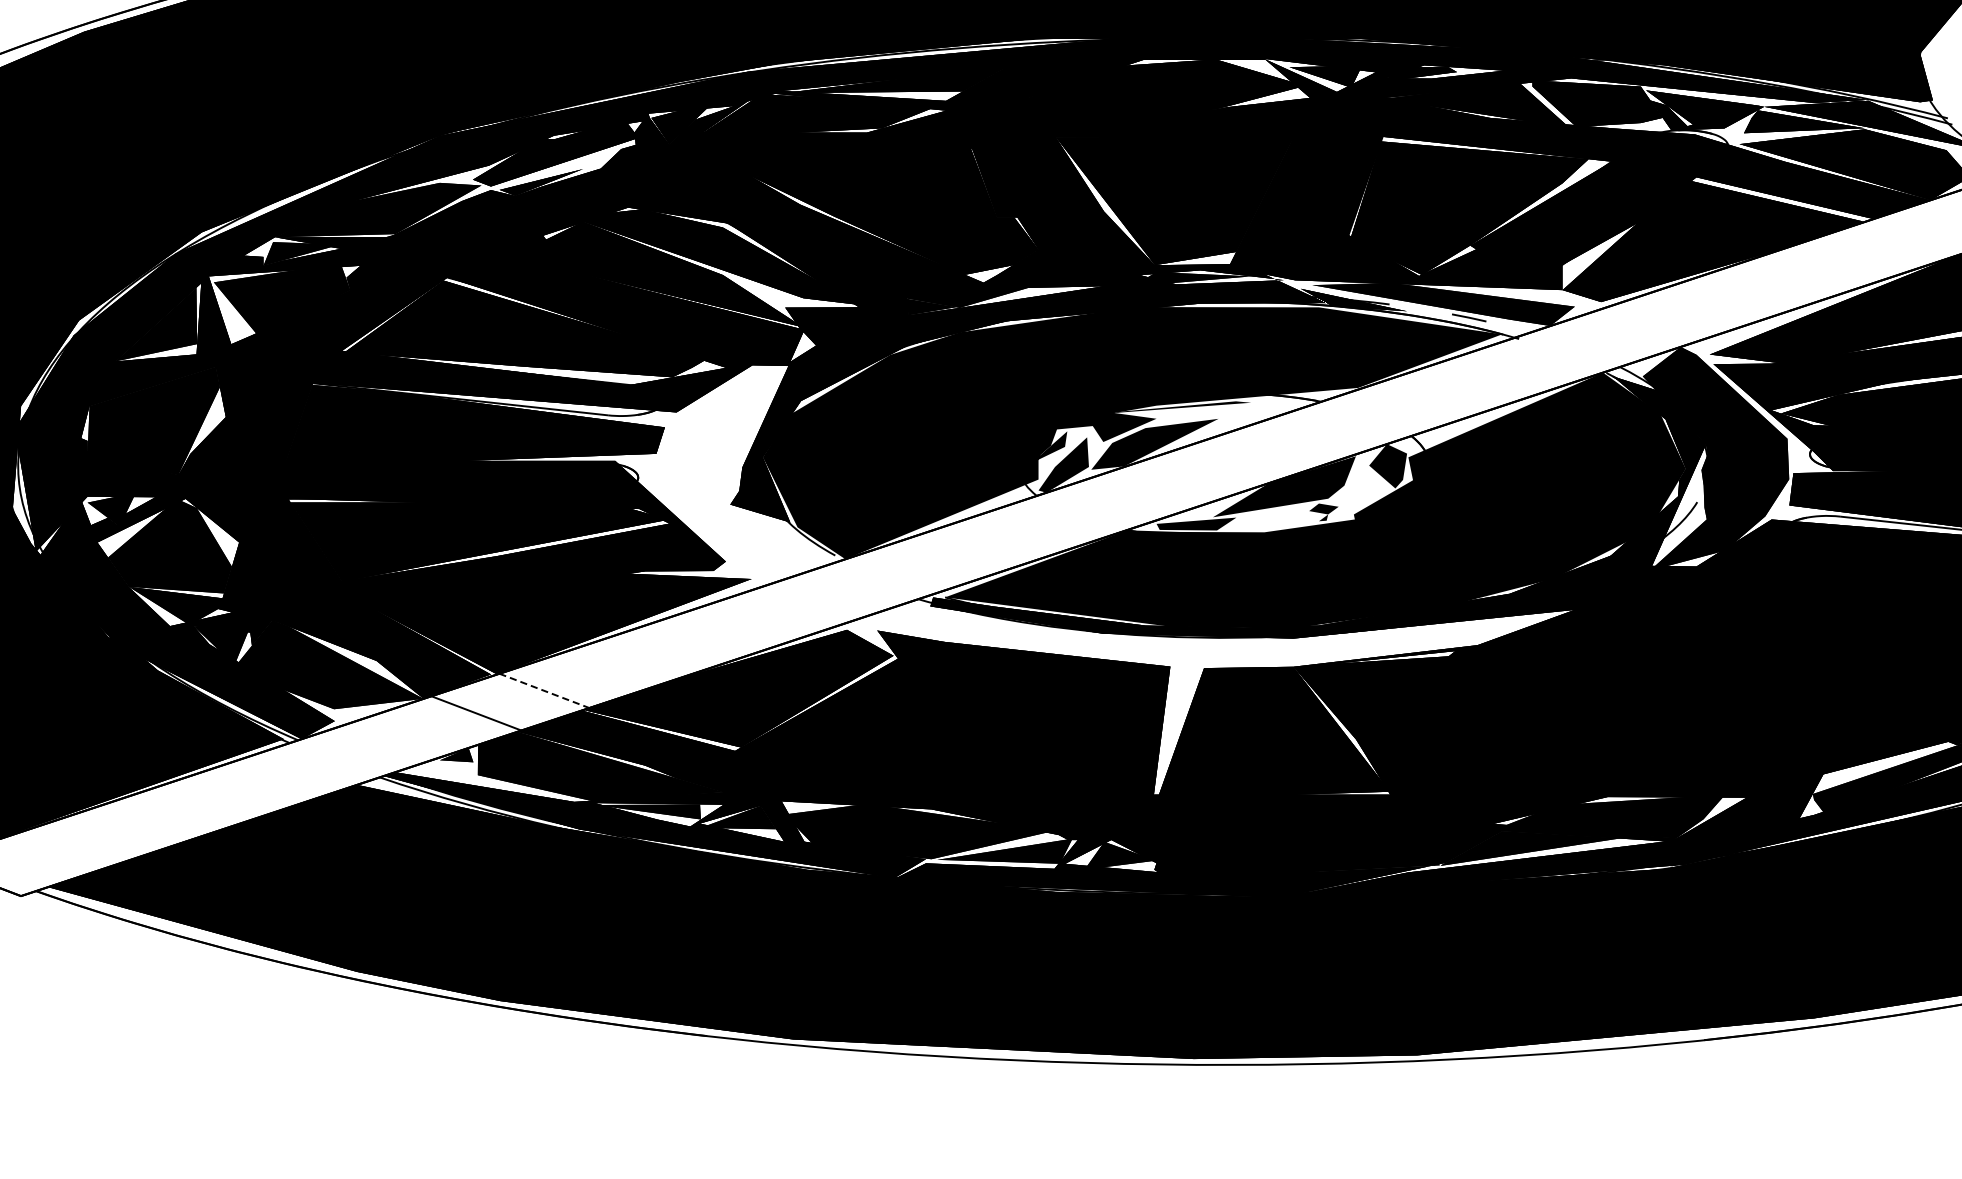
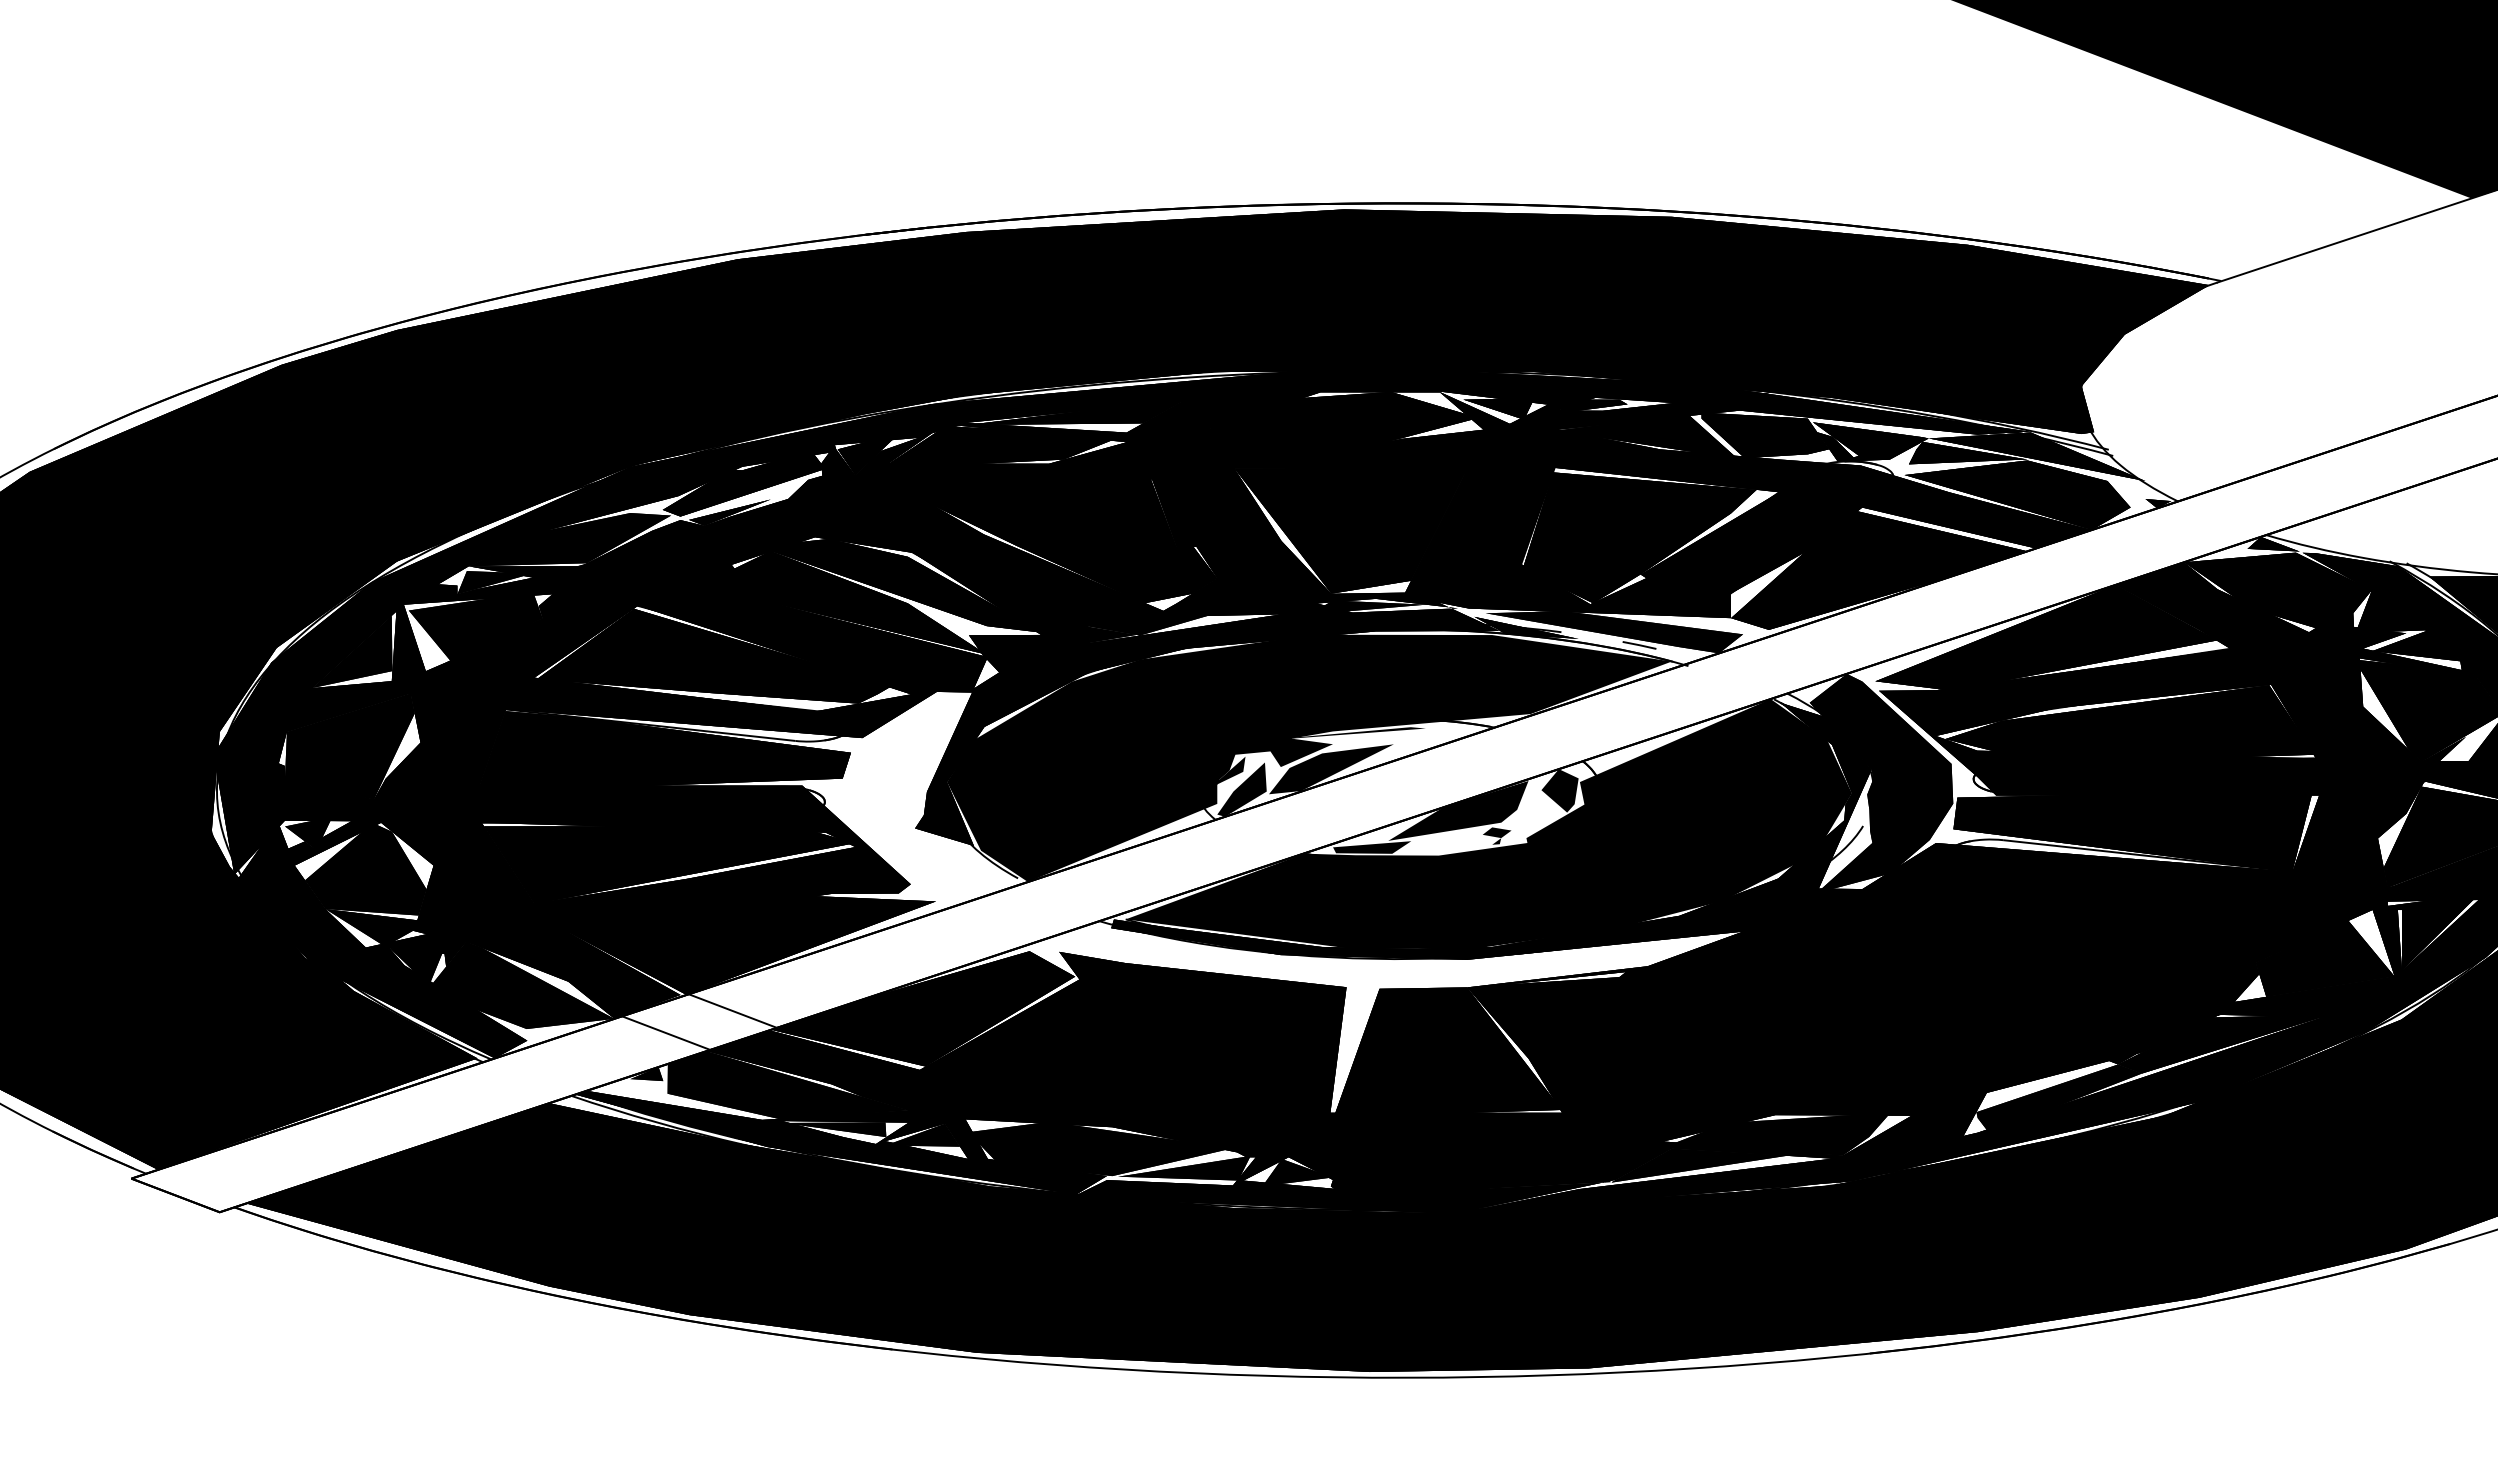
line: (545, 691) -> (733, 1011), dashed -> solid

